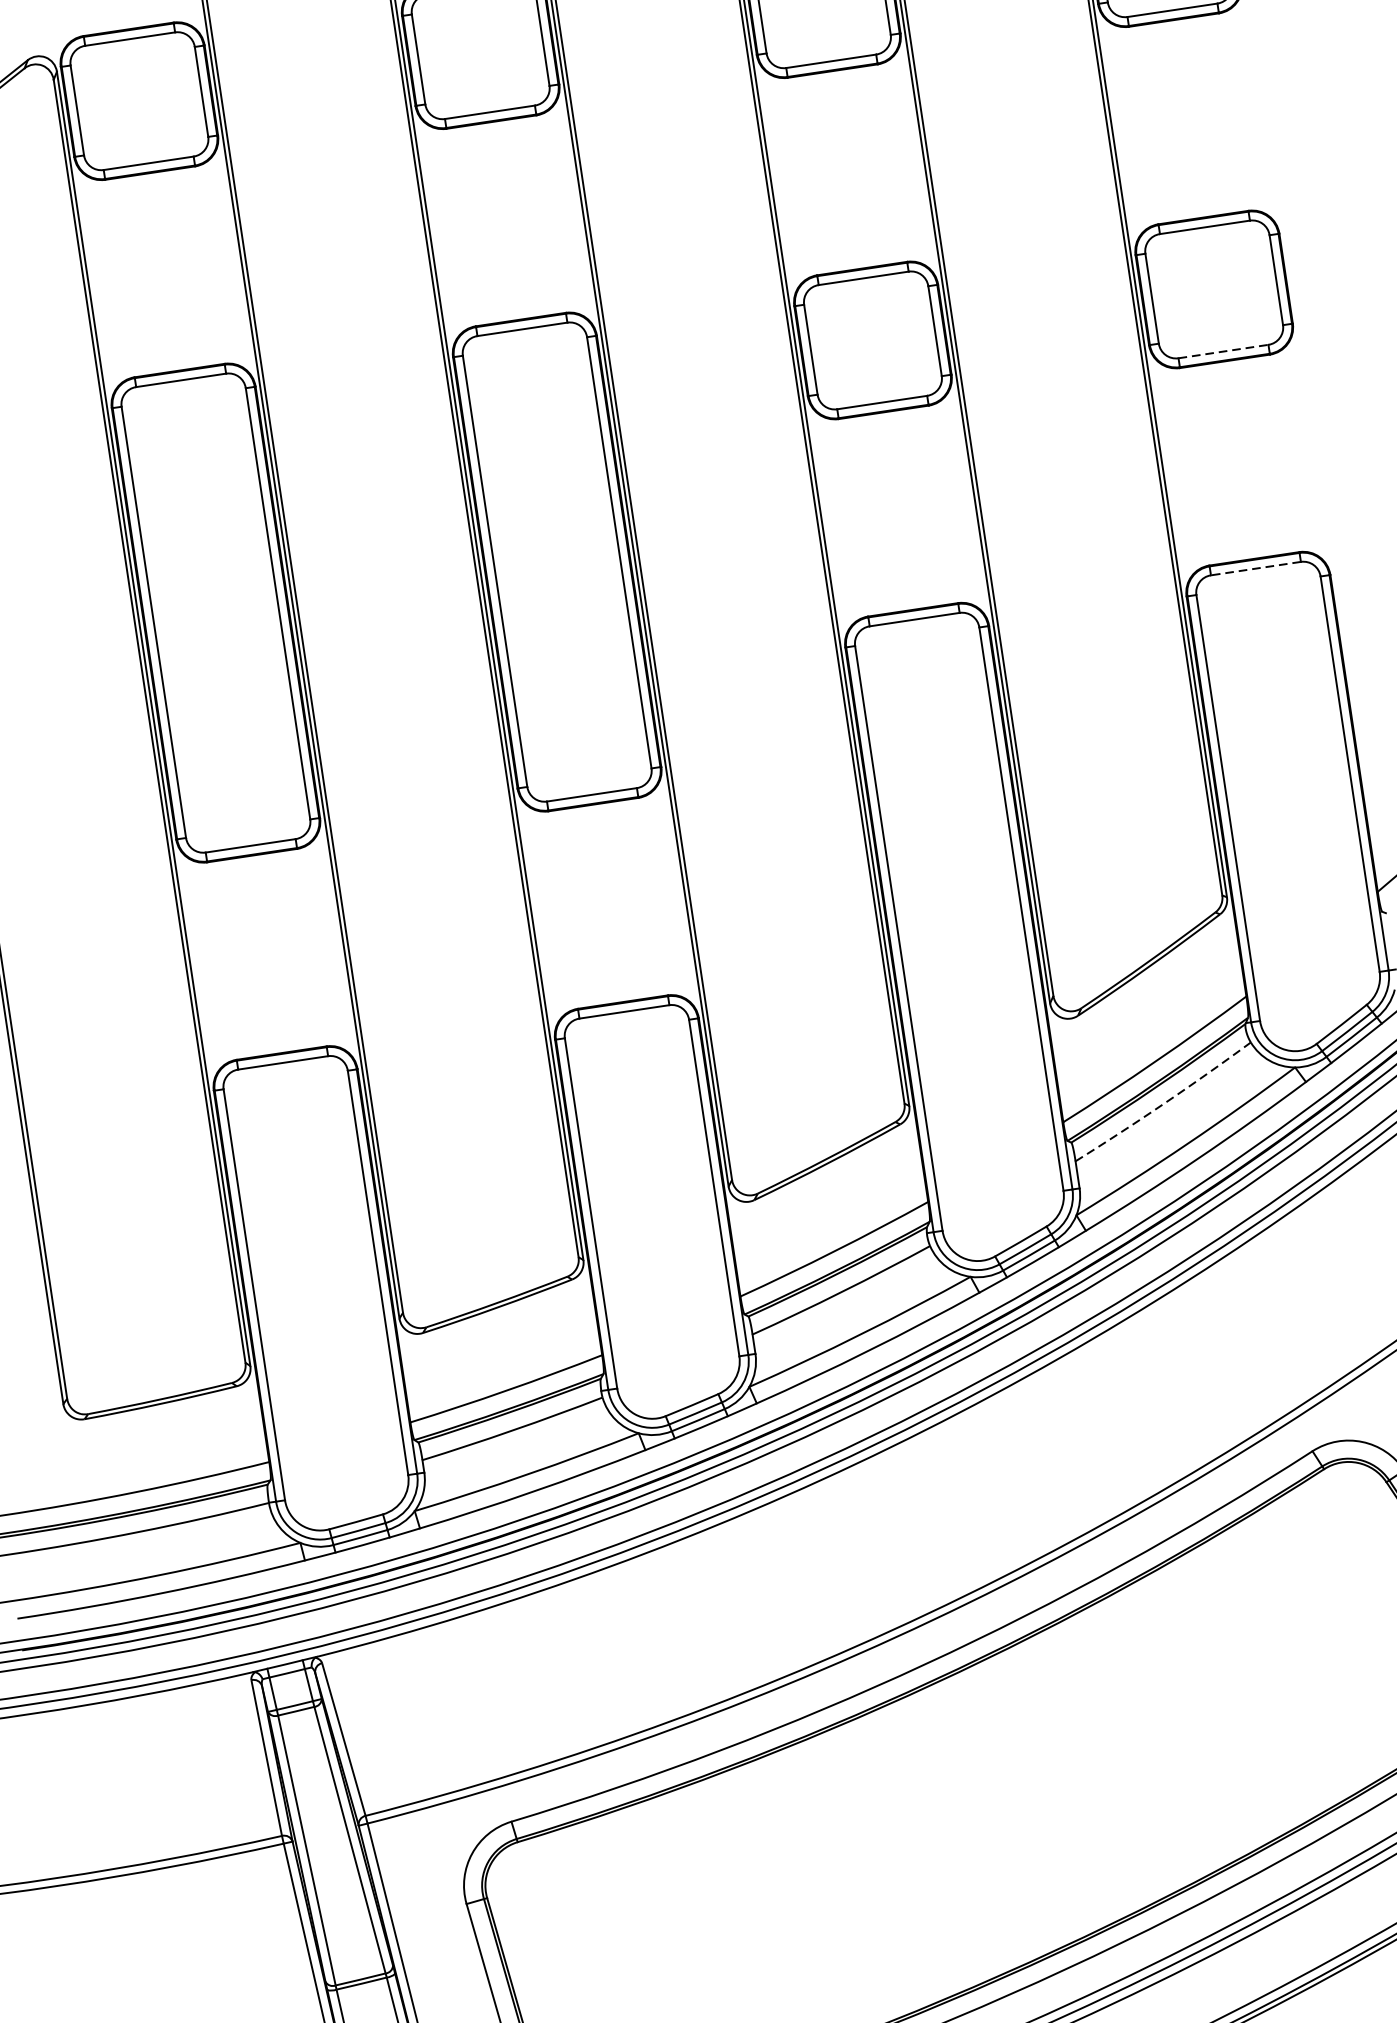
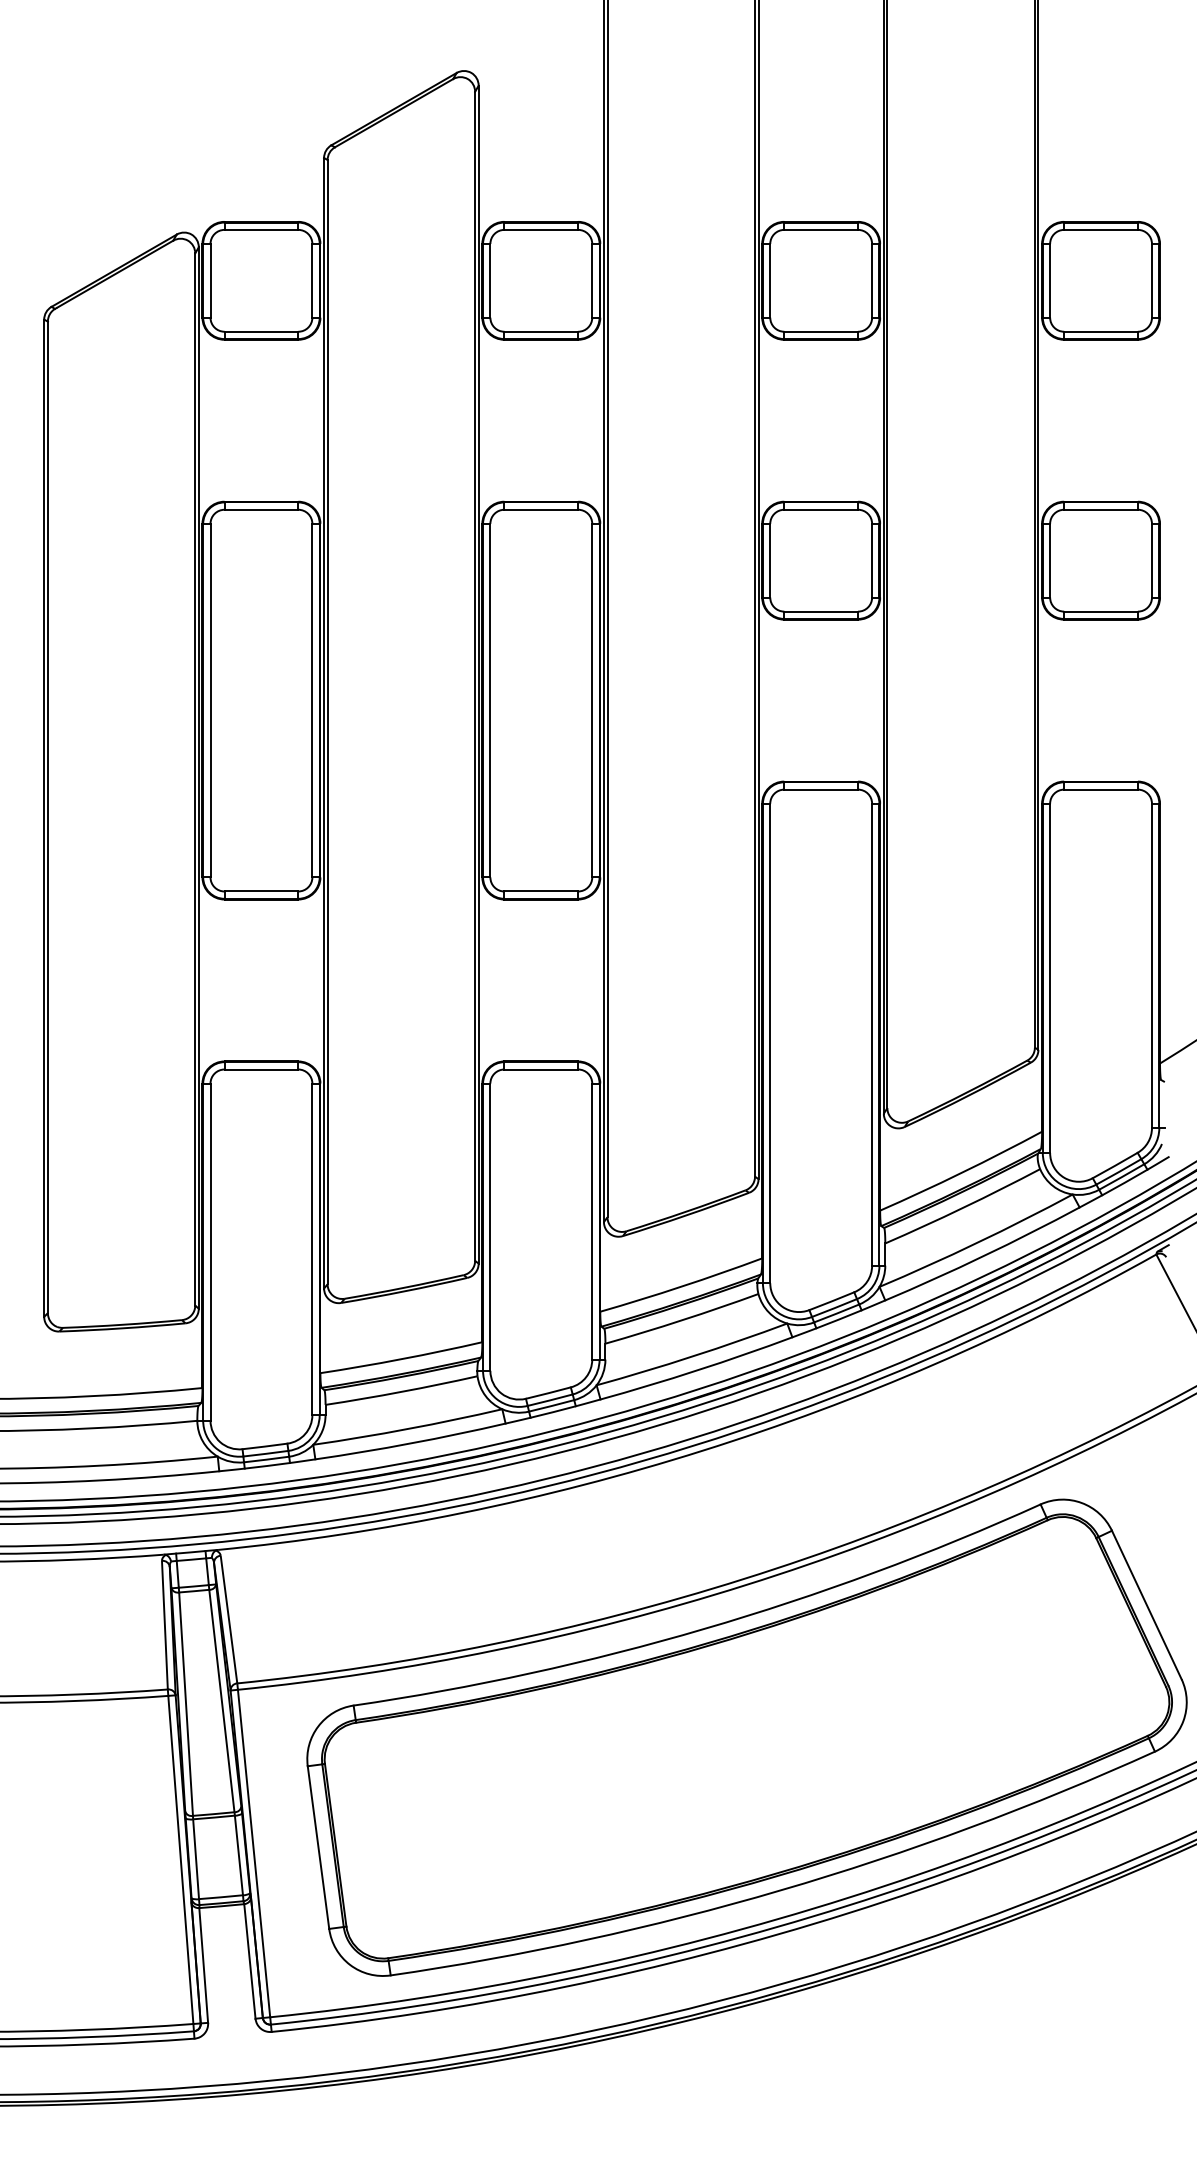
line: (1224, 351) -> (1101, 611), dashed -> solid
line: (1256, 568) -> (1101, 789), dashed -> solid
arc: (1164, 1103) -> (963, 1207), dashed -> solid

